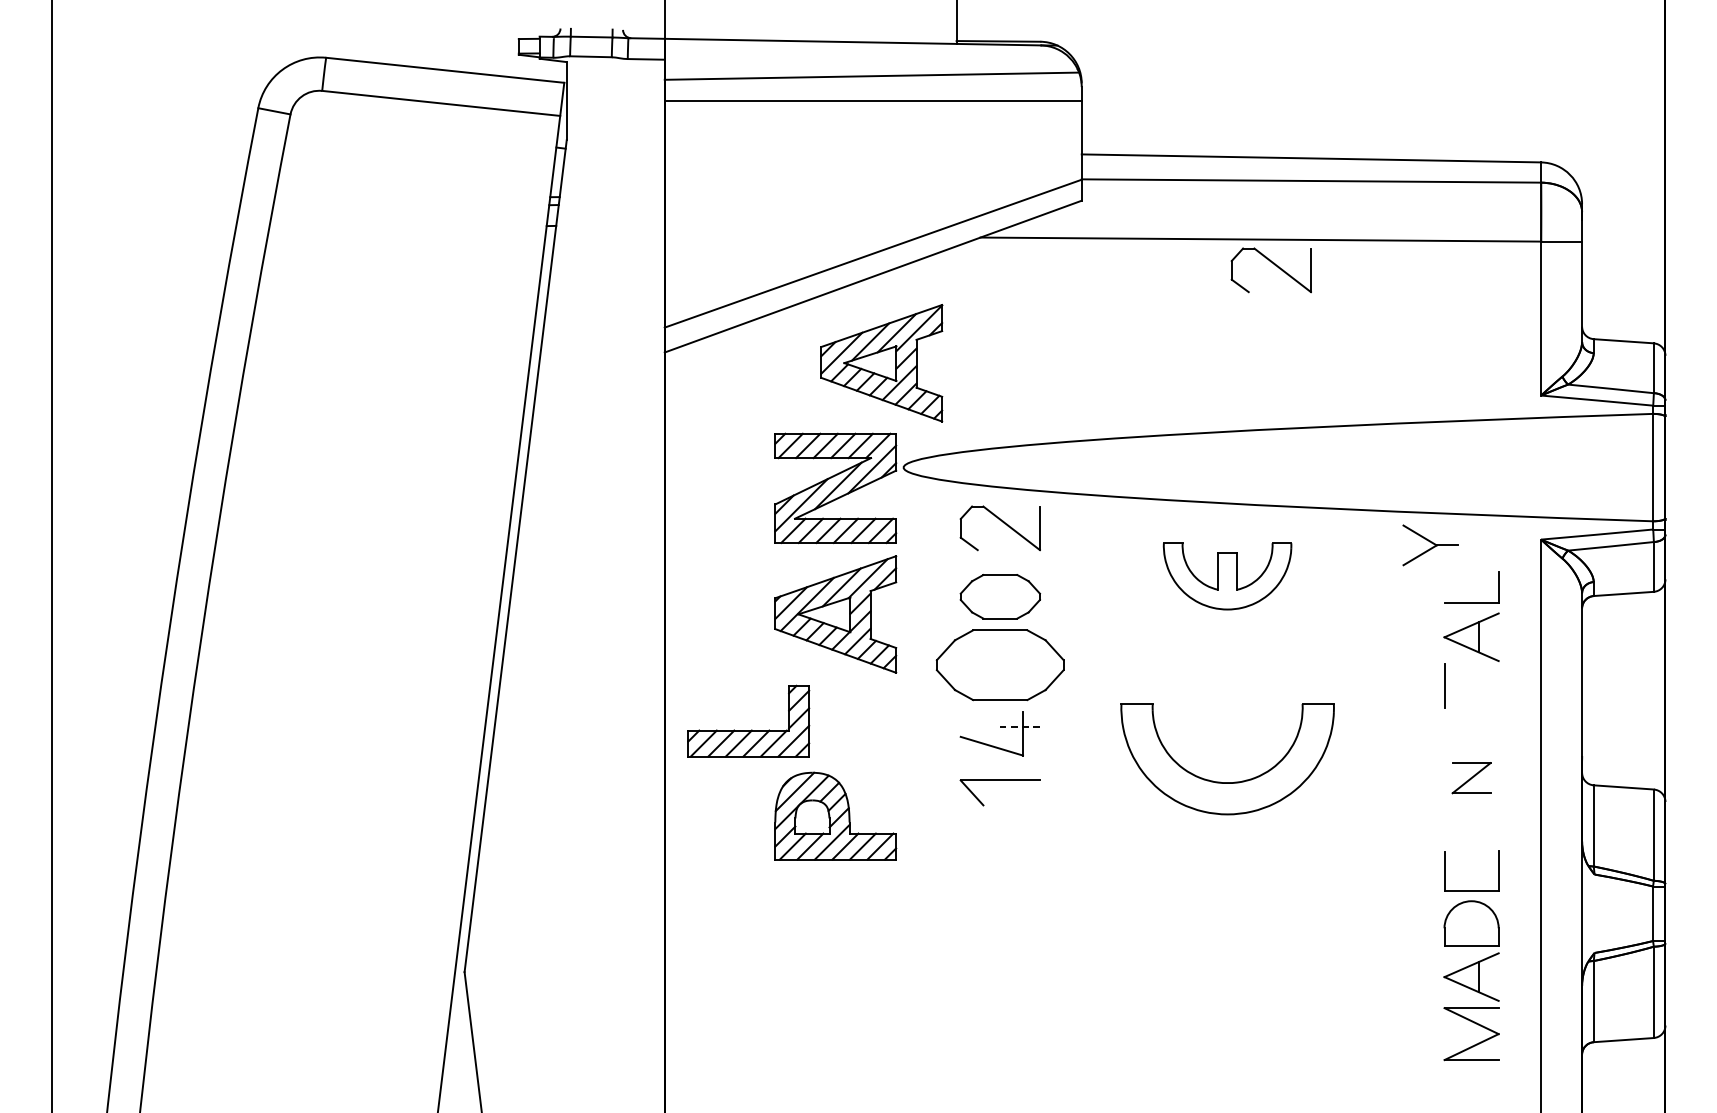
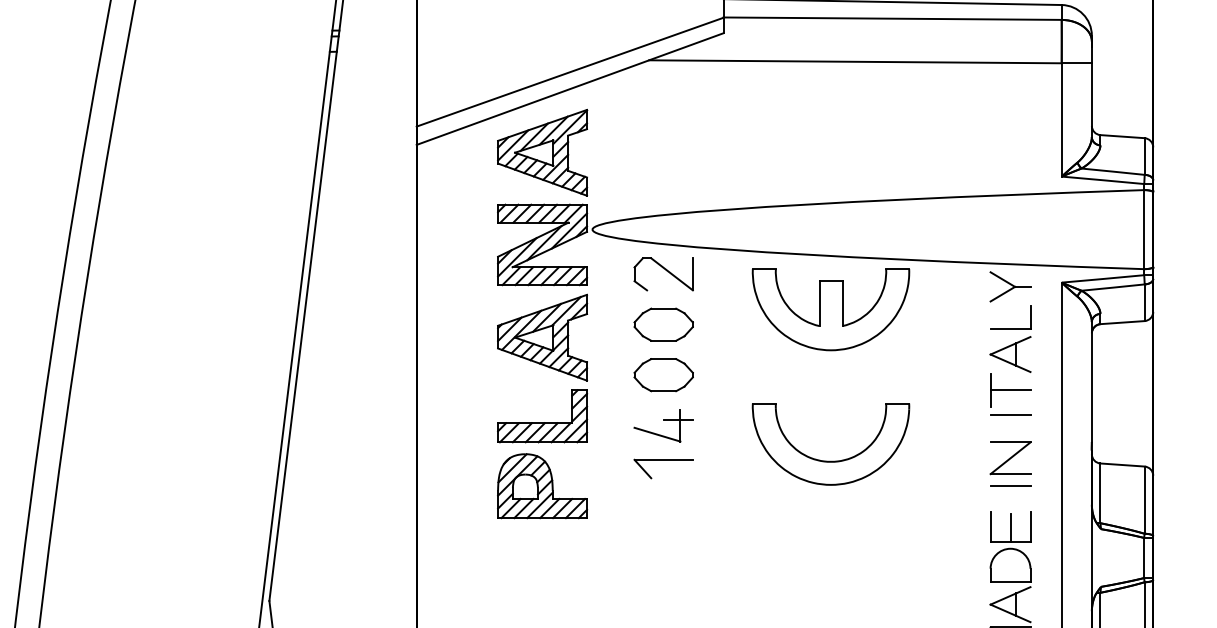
part: (1274, 265) -> (865, 80), removed
part: (881, 363) -> (542, 153), moved
part: (1430, 545) -> (1010, 286), moved
part: (1227, 576) -> (830, 309), size x1.67
part: (1000, 665) -> (663, 375), size x0.62
line: (1471, 685) -> (1010, 390), added
line: (1471, 719) -> (1010, 415), added
line: (1020, 726) -> (678, 420), dashed -> solid
part: (751, 729) -> (544, 422), moved
part: (1471, 777) -> (1010, 457), size x1.43
line: (1471, 815) -> (1010, 485), added
line: (1471, 872) -> (1010, 527), added

